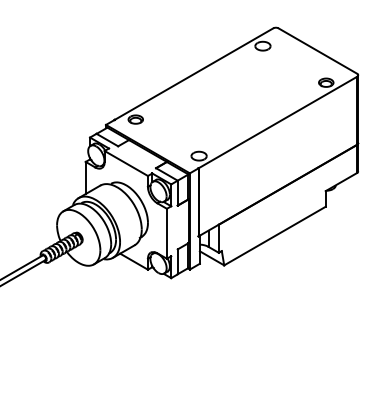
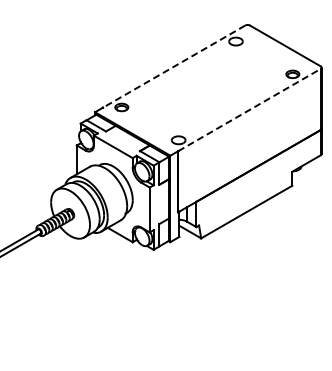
line: (193, 73) -> (173, 66), solid -> dashed
line: (277, 121) -> (249, 109), solid -> dashed

